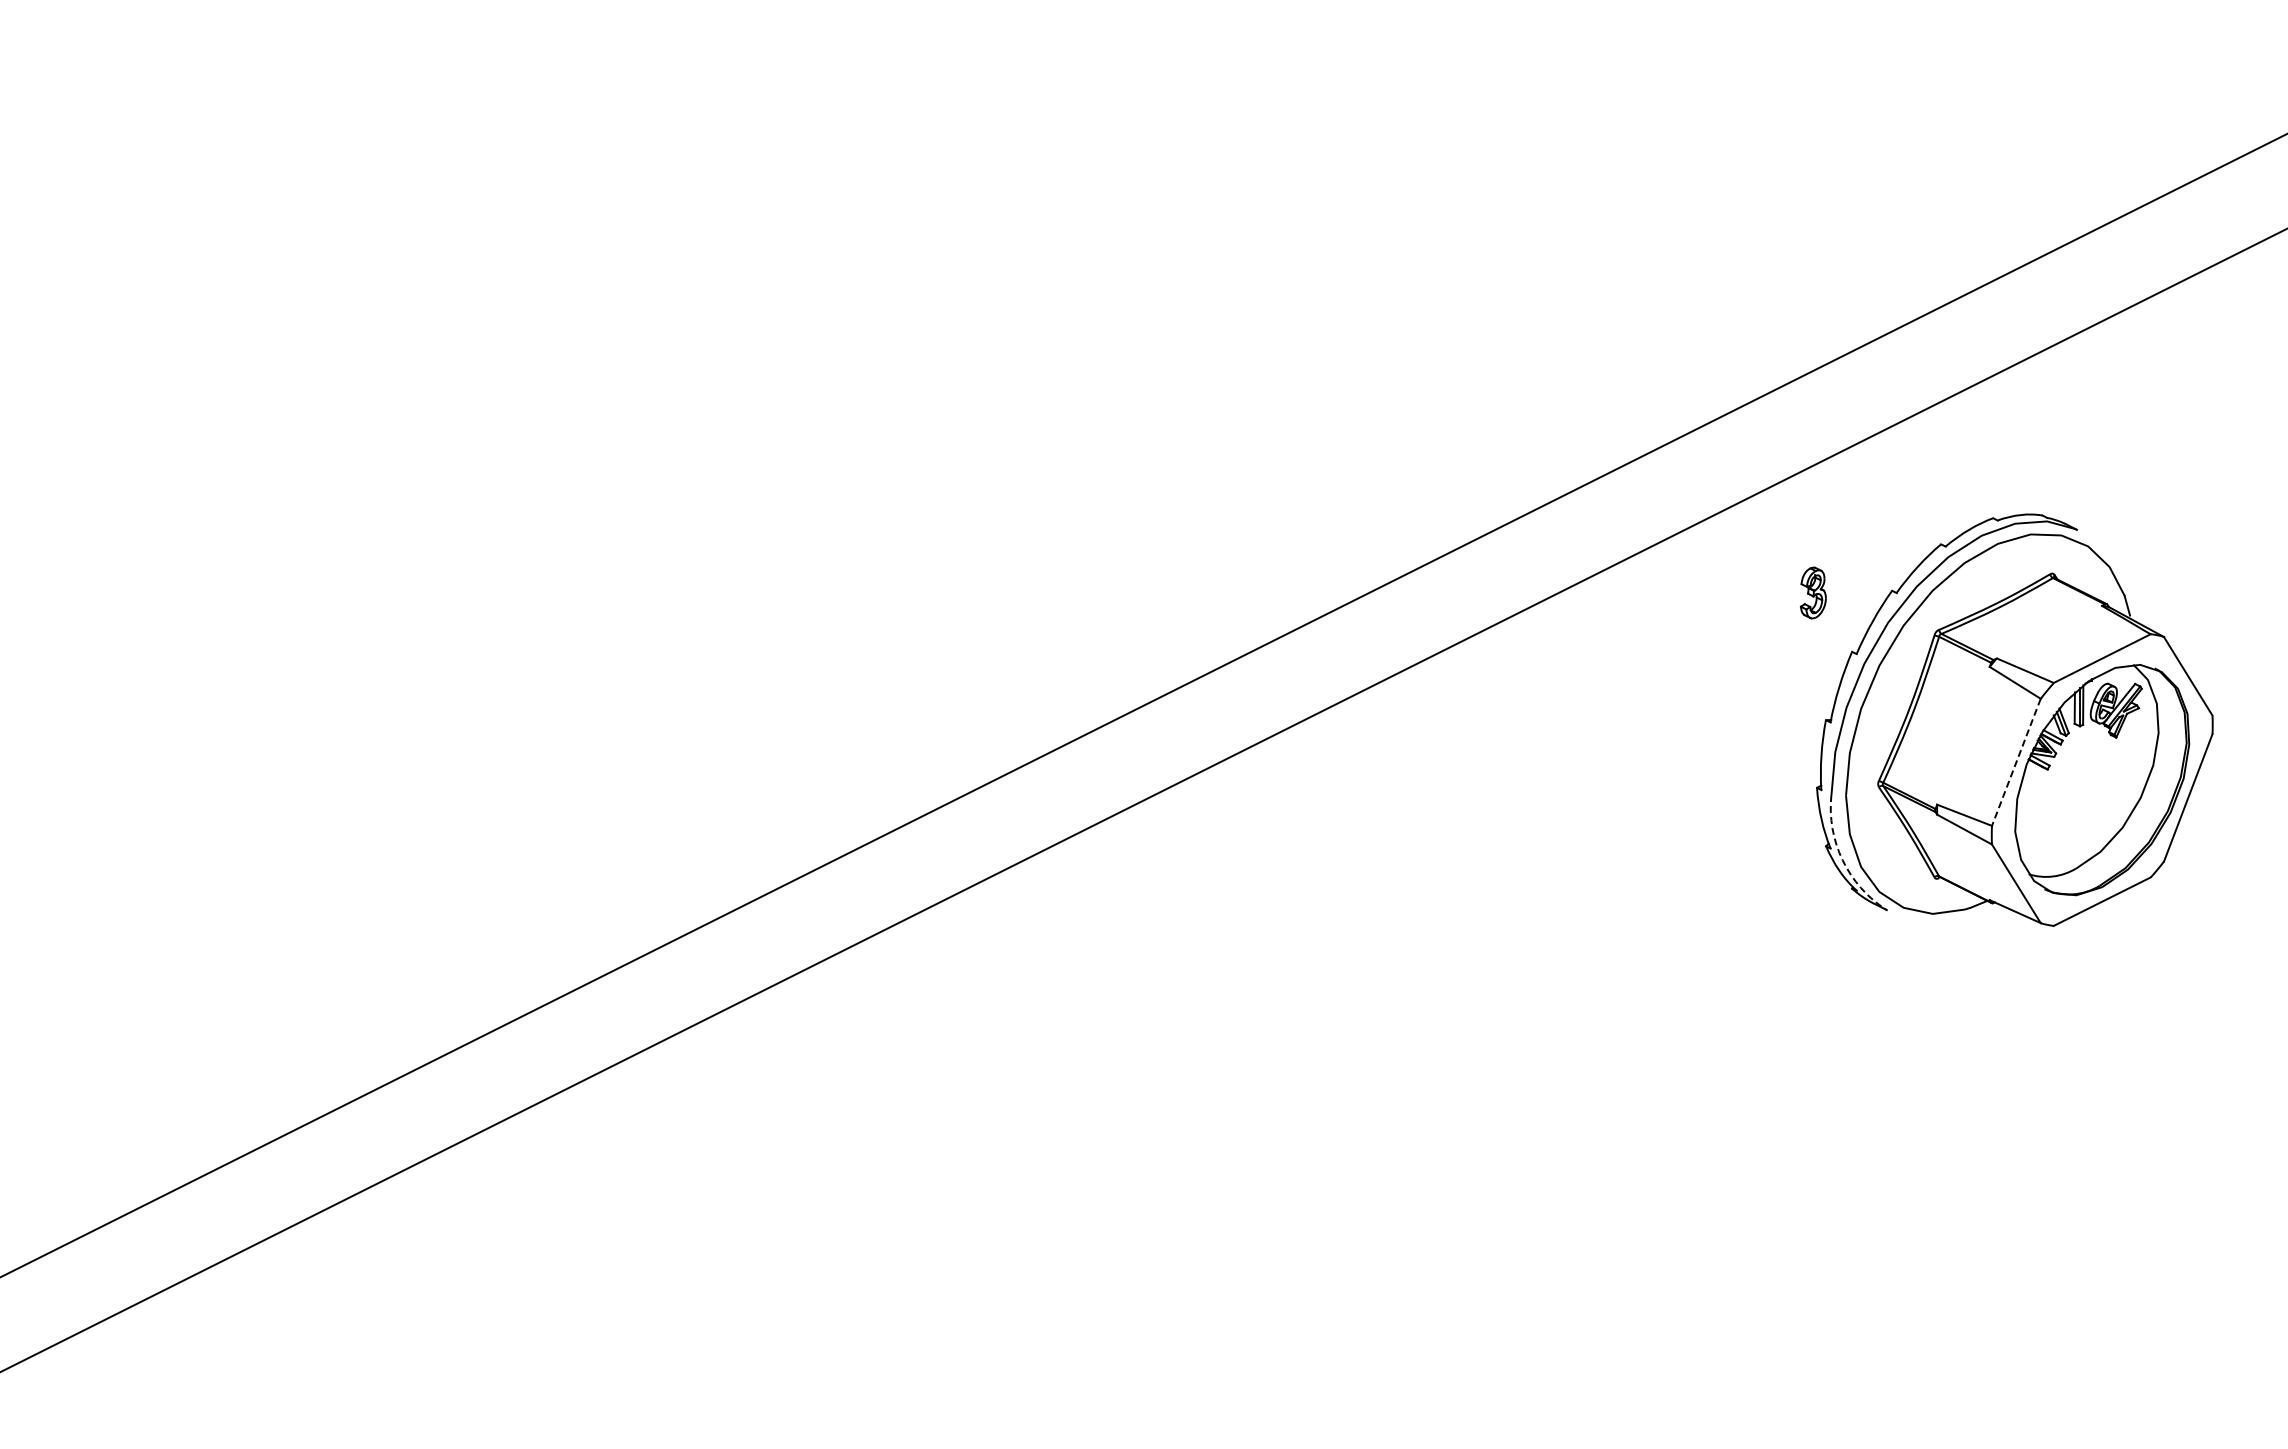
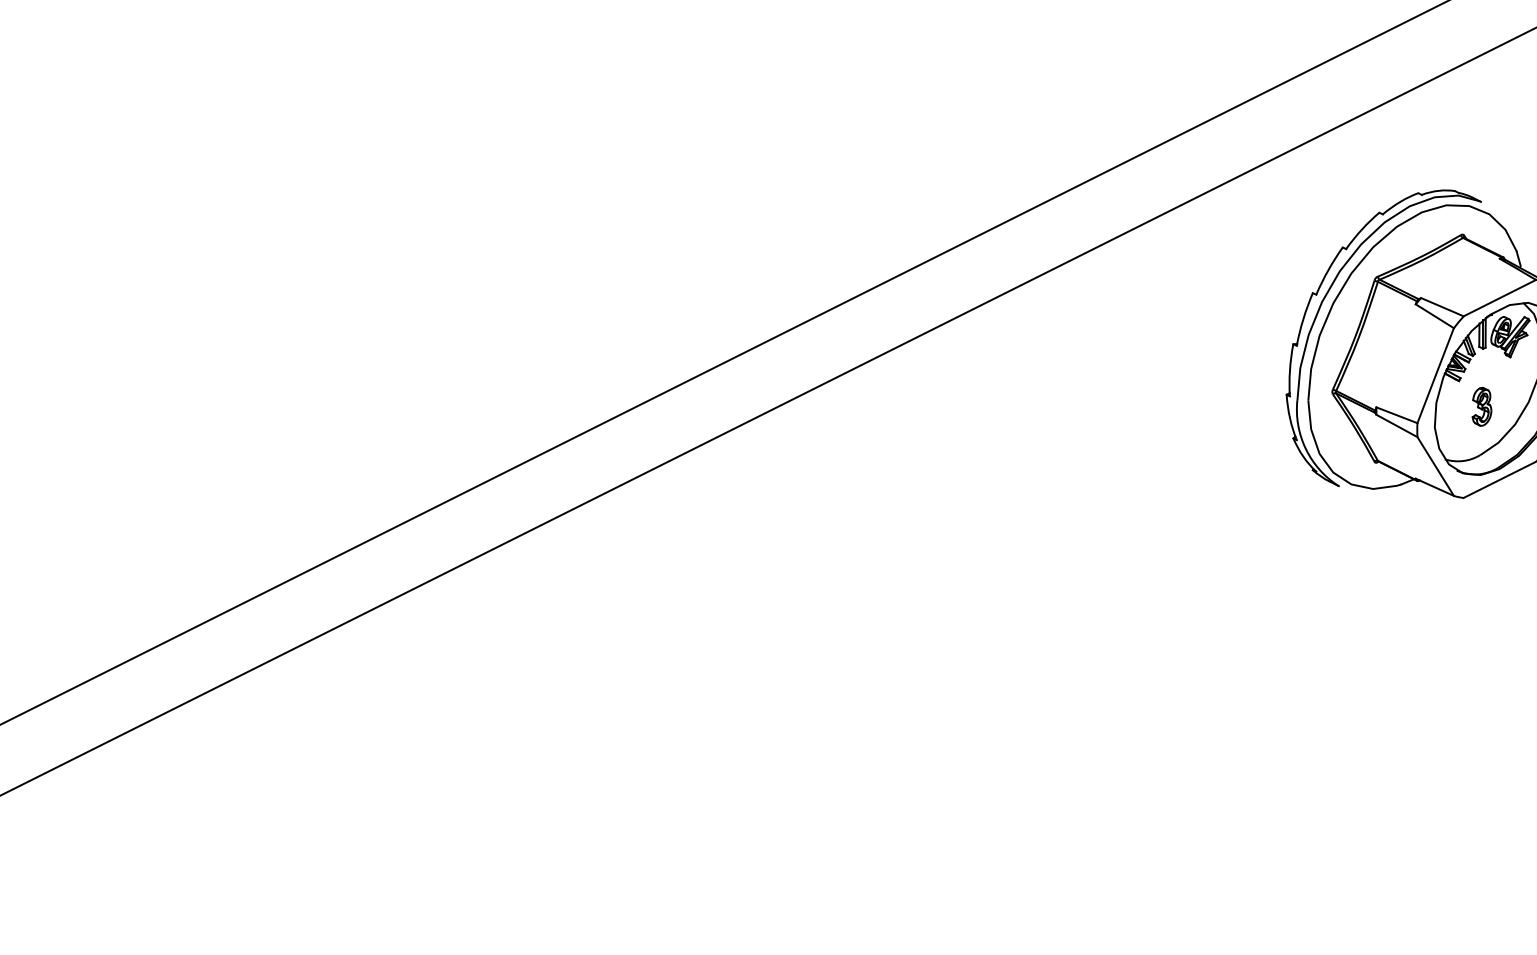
part: (1812, 592) -> (1481, 406), moved
line: (2016, 762) -> (1435, 375), dashed -> solid
arc: (1842, 860) -> (1305, 449), dashed -> solid

